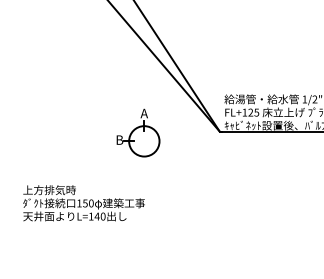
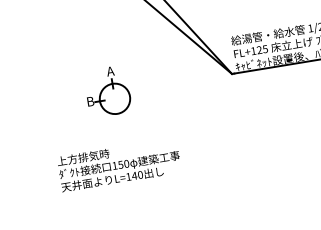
part: (138, 132) -> (107, 91), moved
text: (83, 203) -> (118, 165), moved

